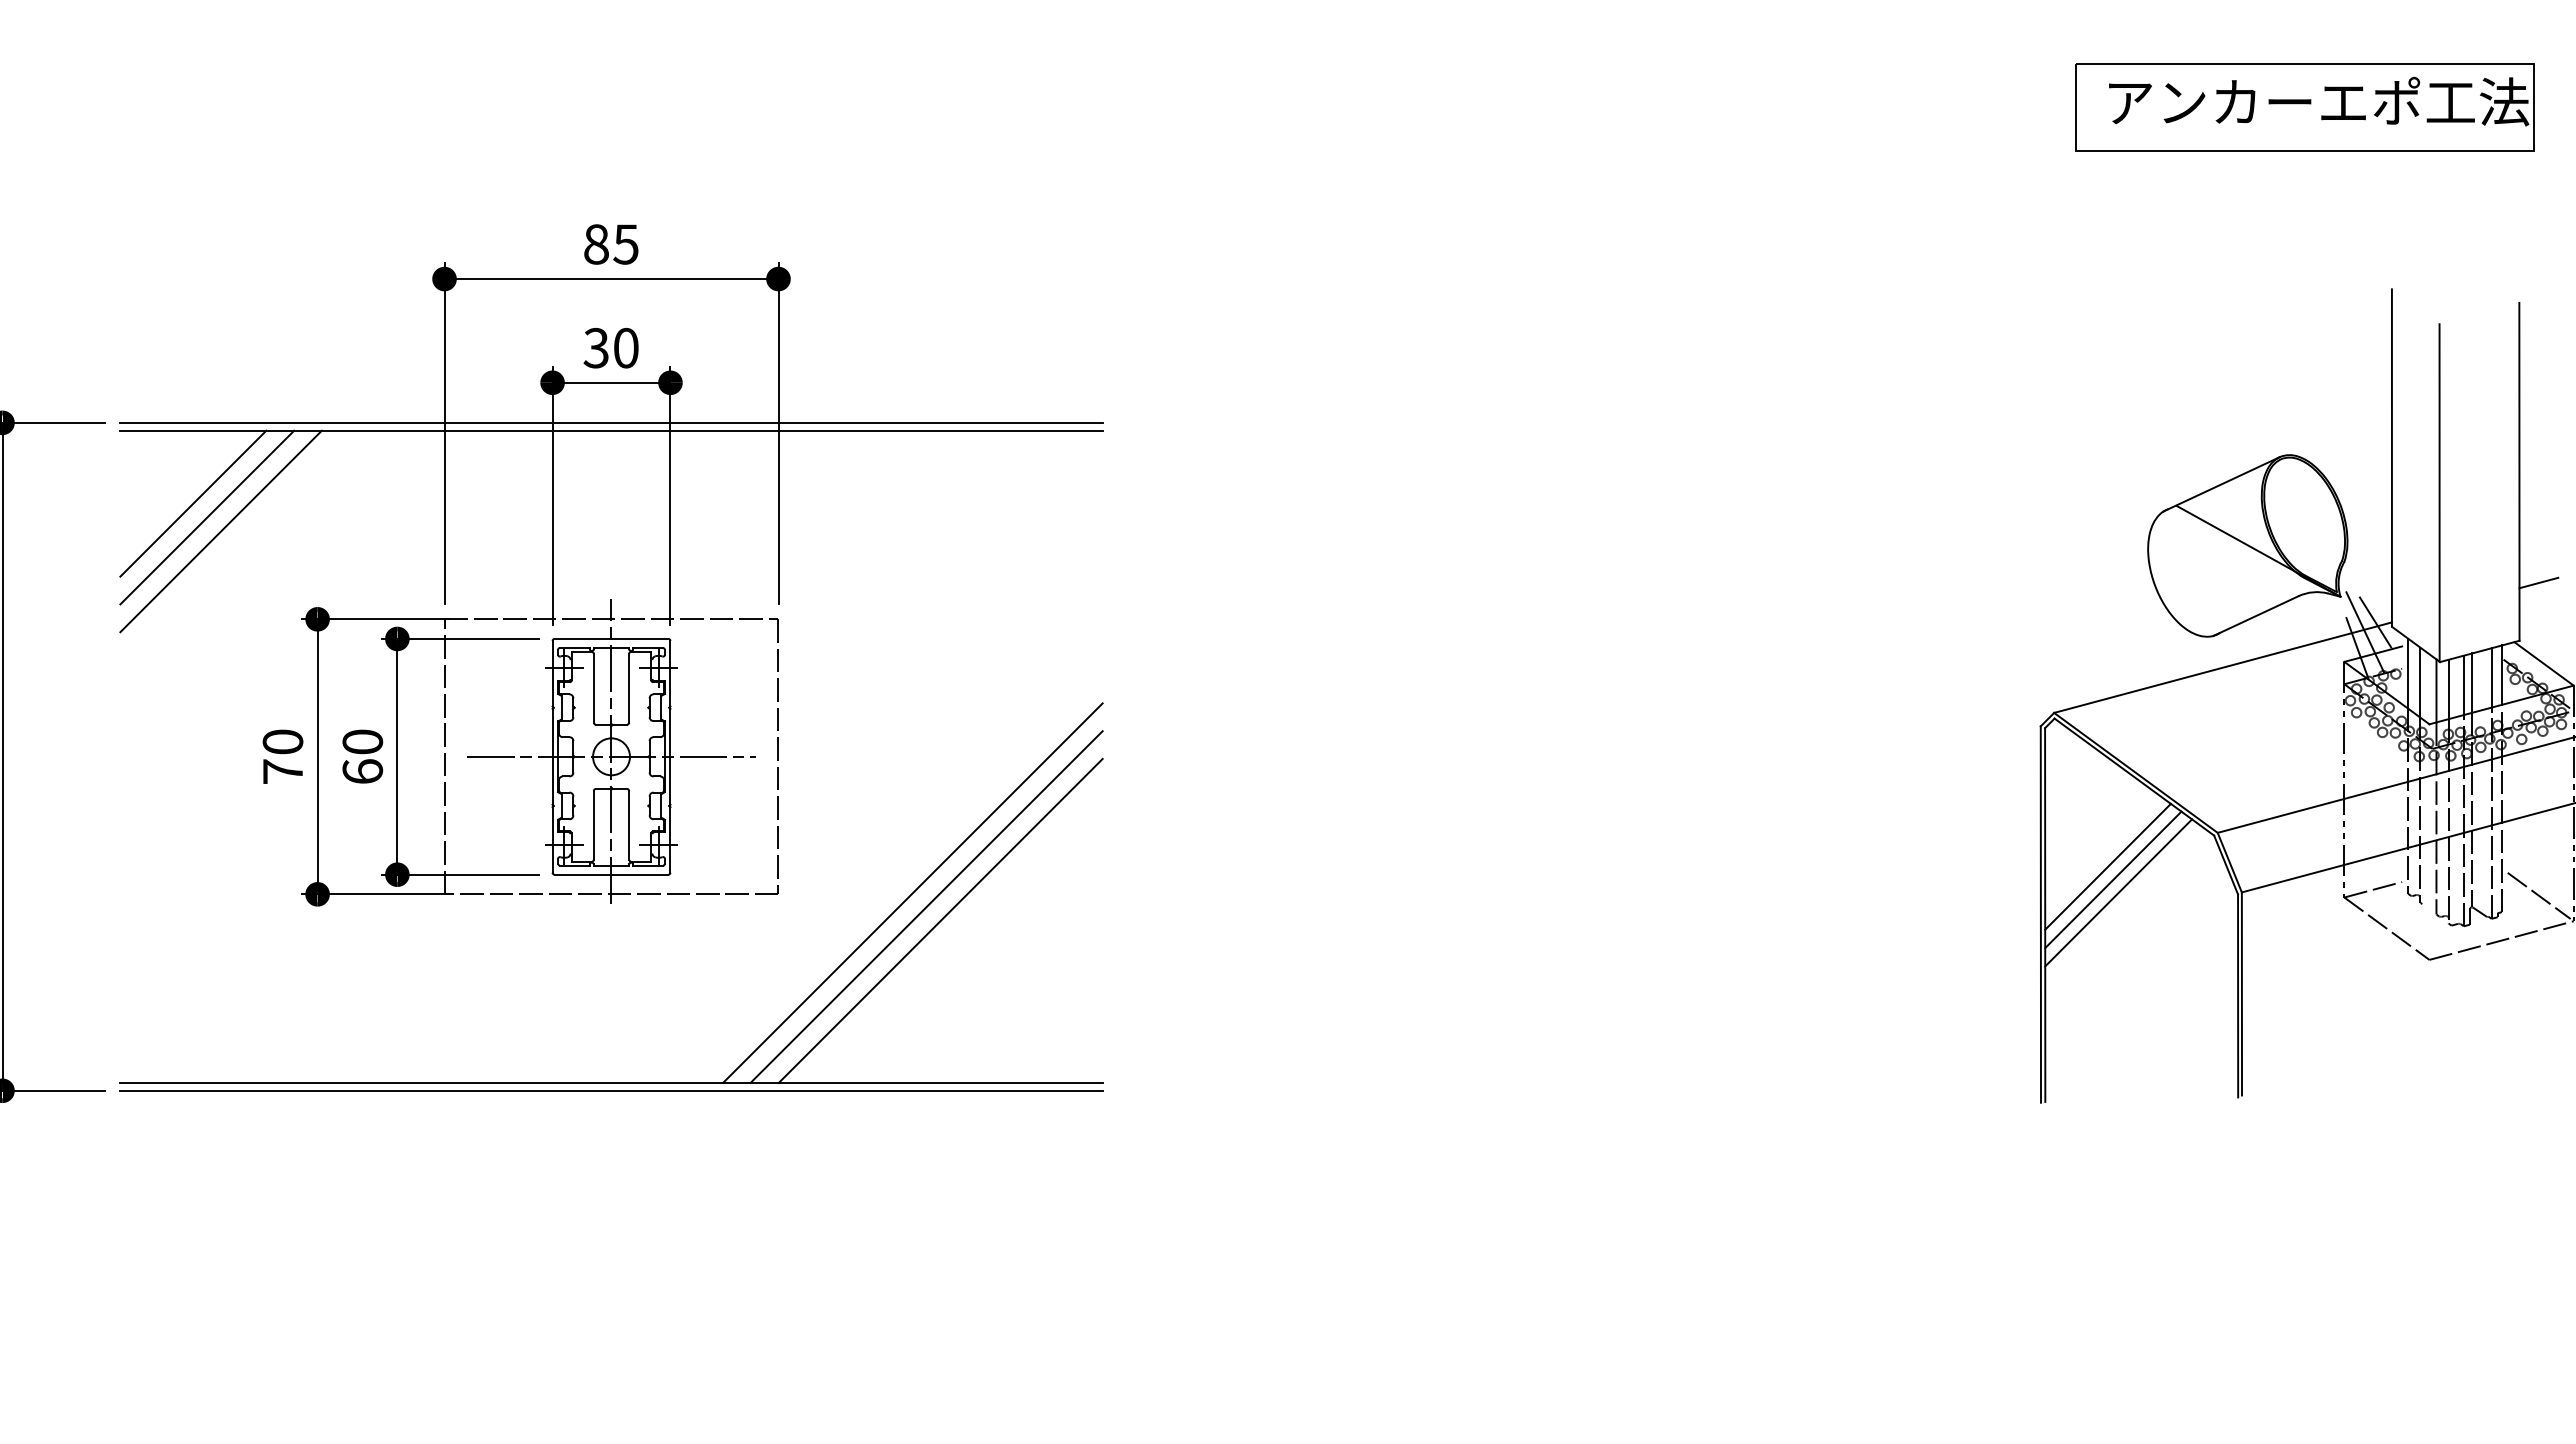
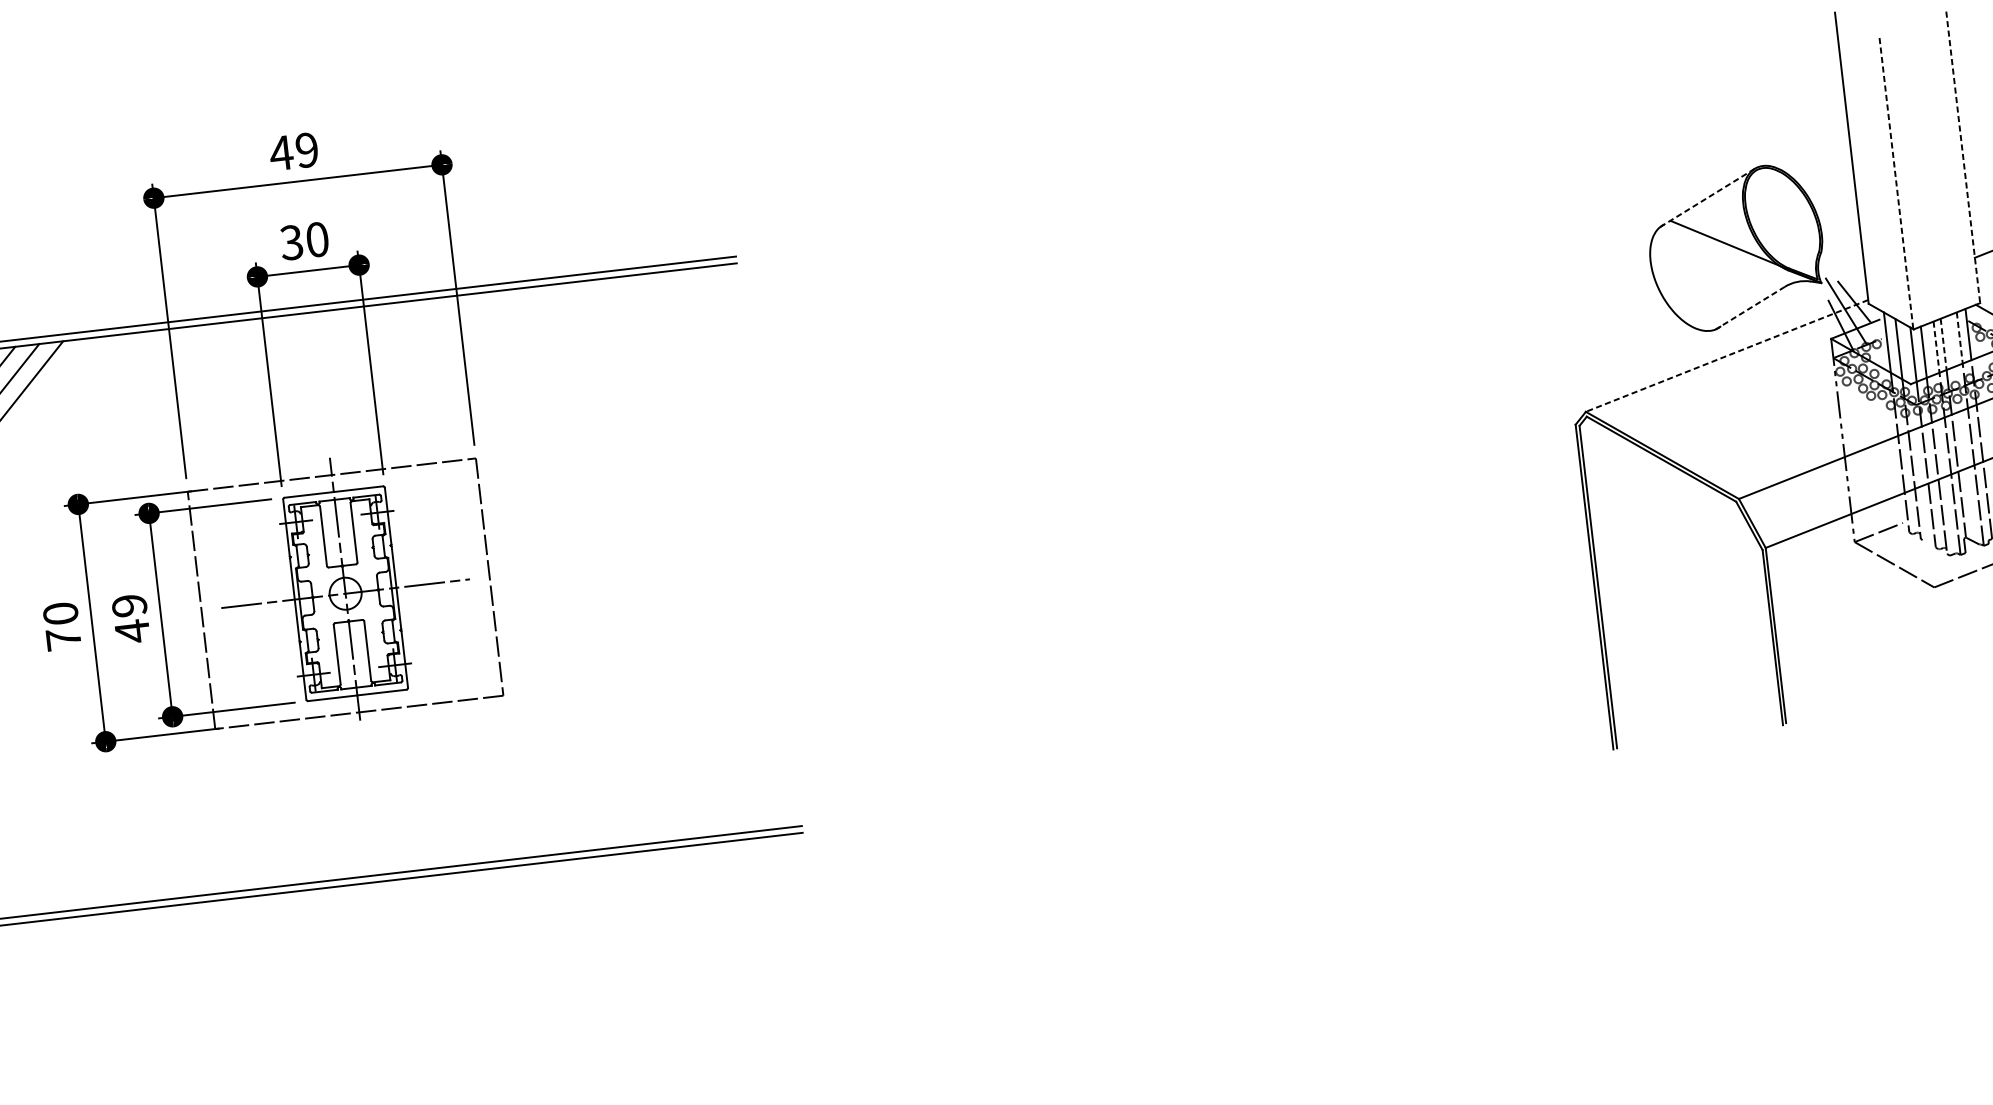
text: (610, 244) -> (293, 151), 85 -> 49
line: (2519, 471) -> (1963, 157), solid -> dashed
line: (2221, 484) -> (1707, 198), solid -> dashed
line: (2439, 493) -> (1896, 184), solid -> dashed
line: (2255, 616) -> (1749, 308), solid -> dashed
line: (2223, 667) -> (1727, 355), solid -> dashed
line: (2491, 677) -> (1959, 337), solid -> dashed
line: (2472, 683) -> (1943, 344), solid -> dashed
line: (2463, 685) -> (1936, 347), solid -> dashed
text: (362, 757) -> (130, 619), 60 -> 49
line: (2107, 866) -> (1647, 539), removed
line: (2113, 879) -> (1653, 549), removed
line: (912, 892) -> (618, 680), removed
line: (2118, 892) -> (1659, 560), removed
line: (926, 906) -> (632, 691), removed
line: (940, 920) -> (645, 702), removed

